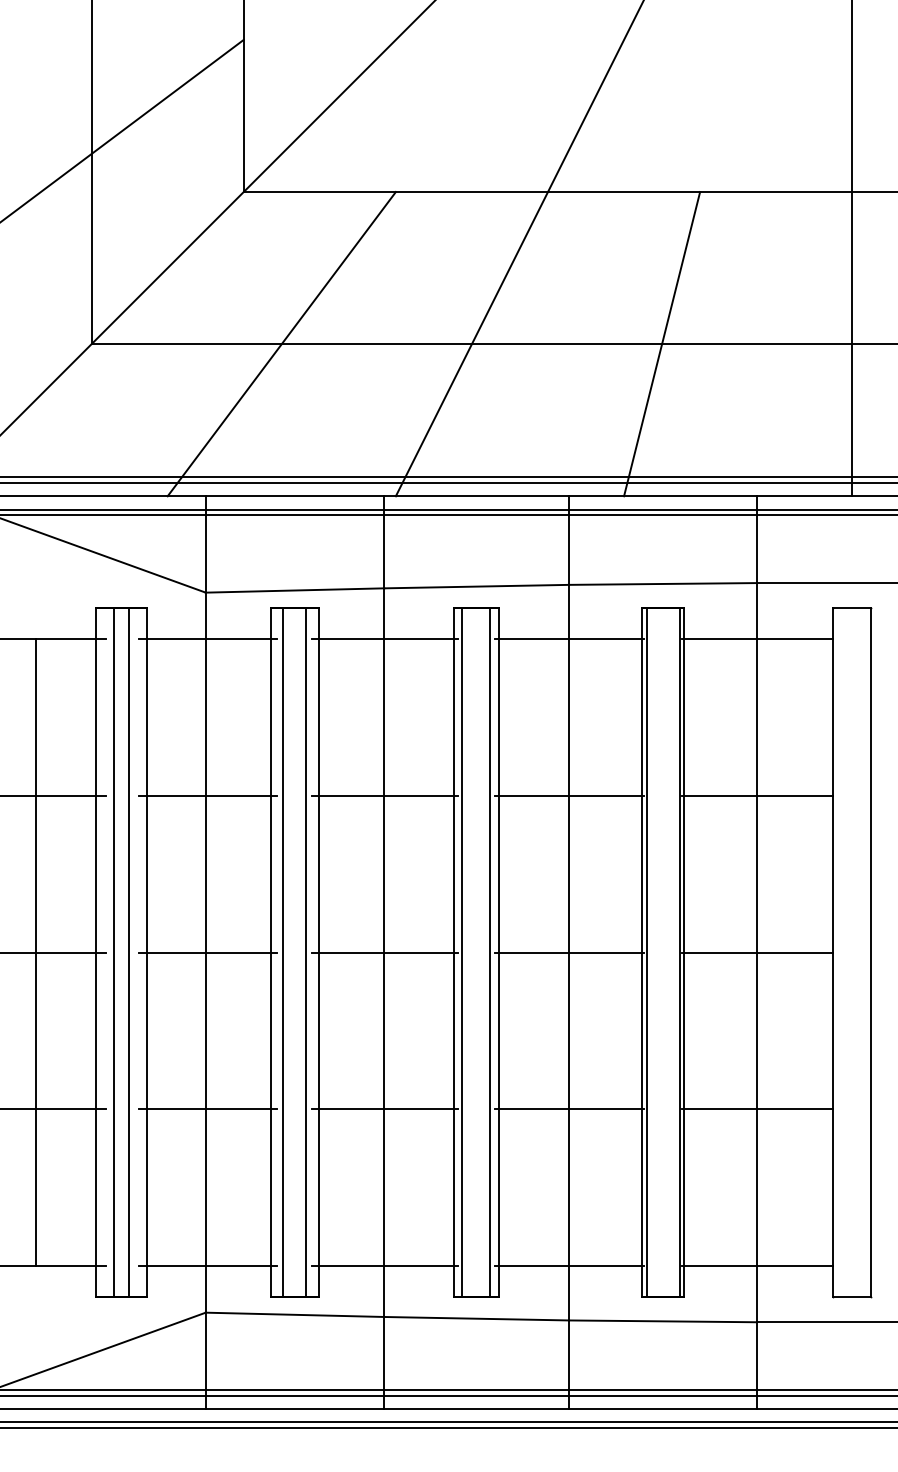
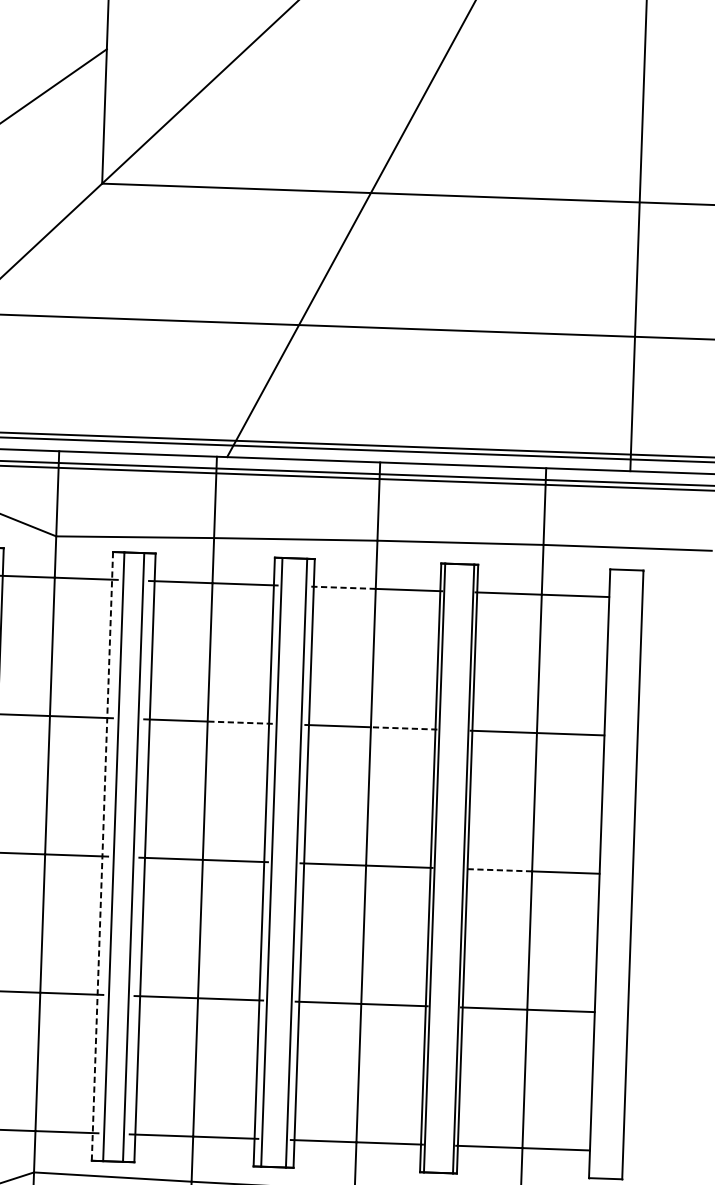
line: (281, 344) -> (130, 319), removed
line: (662, 344) -> (467, 331), removed
line: (531, 639) -> (342, 587), solid -> dashed
line: (421, 796) -> (240, 723), solid -> dashed
line: (606, 796) -> (403, 728), solid -> dashed
line: (270, 952) -> (102, 856), solid -> dashed
line: (719, 952) -> (498, 870), solid -> dashed

